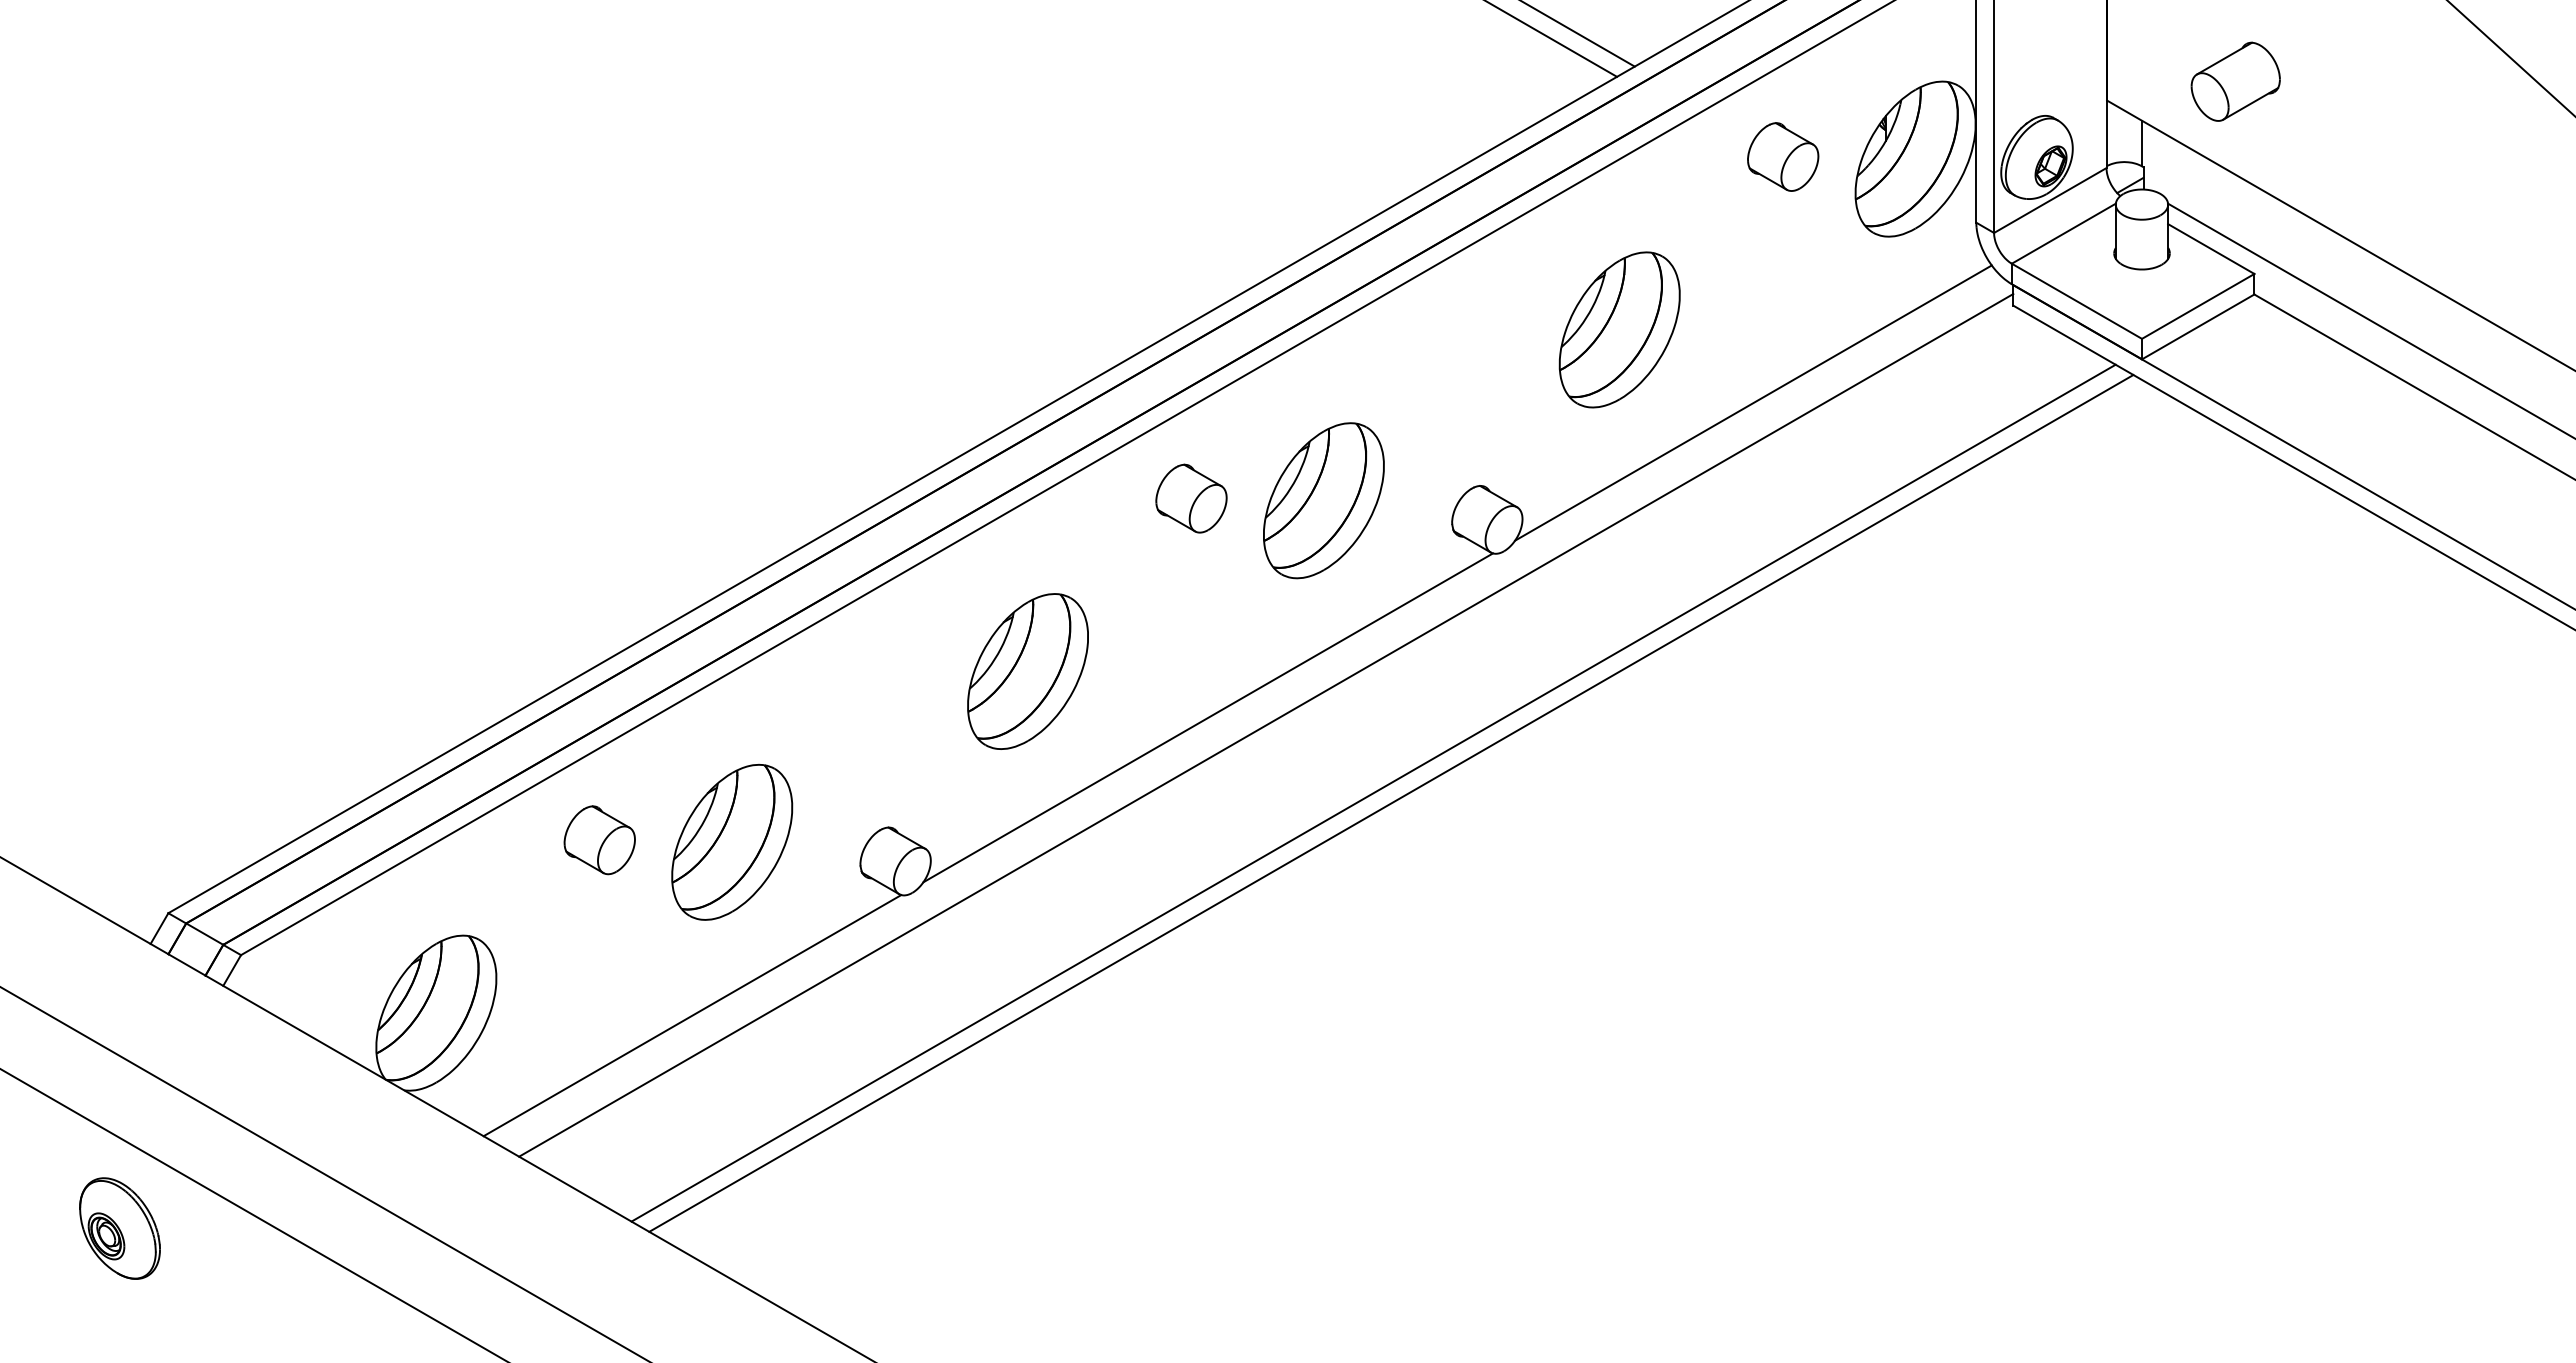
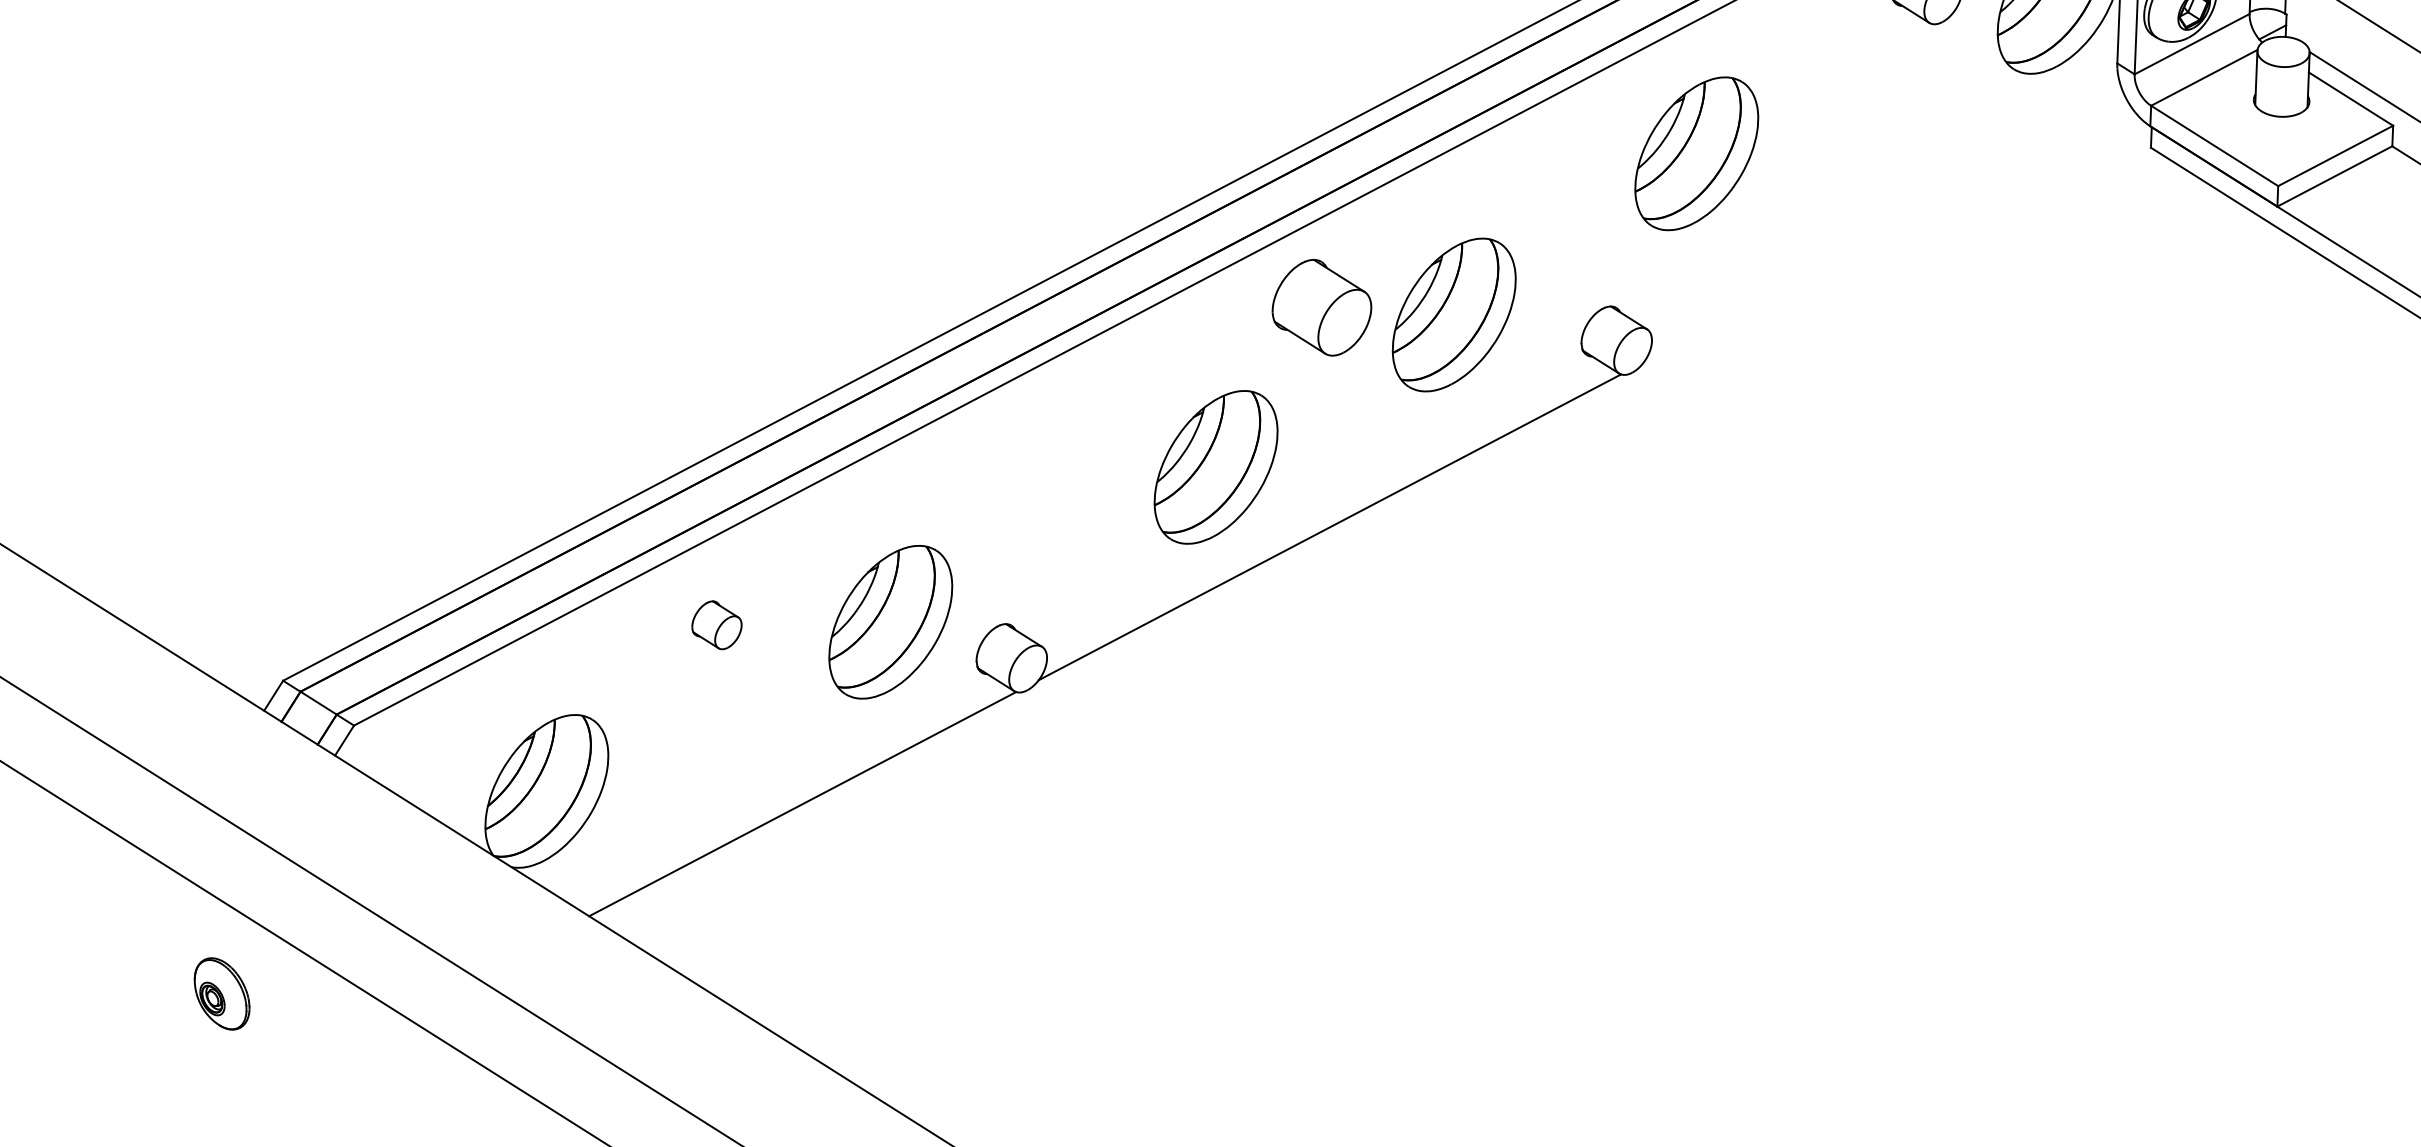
part: (1619, 329) -> (1696, 153), moved
line: (1753, 402) -> (1887, 234), removed
part: (1191, 498) -> (1322, 307), size x1.4
part: (1027, 671) -> (1215, 467), moved
line: (1266, 725) -> (1387, 537), removed
line: (1373, 792) -> (1492, 608), removed
line: (1391, 803) -> (1509, 620), removed
part: (599, 840) -> (716, 625), size x0.7
part: (732, 842) -> (891, 622), moved
part: (119, 1228) -> (221, 993), size x0.7

